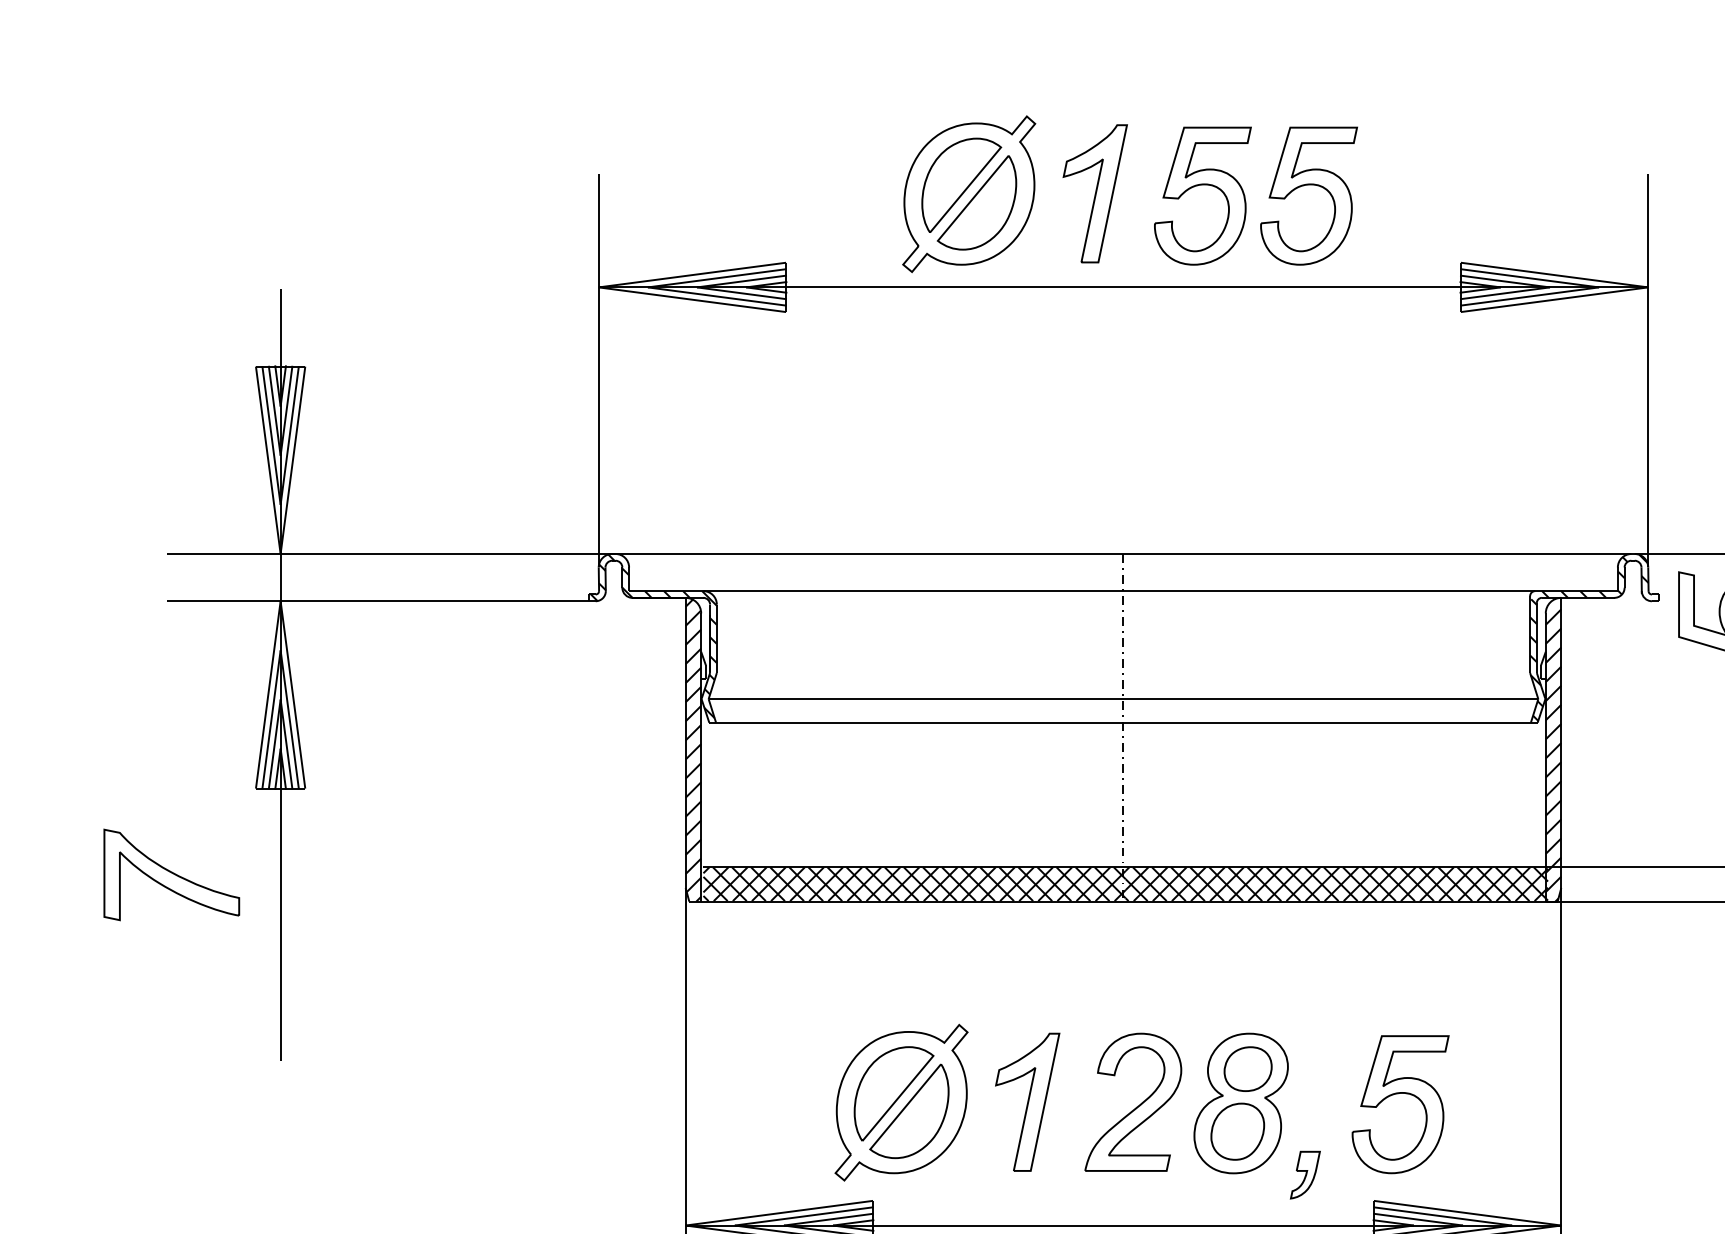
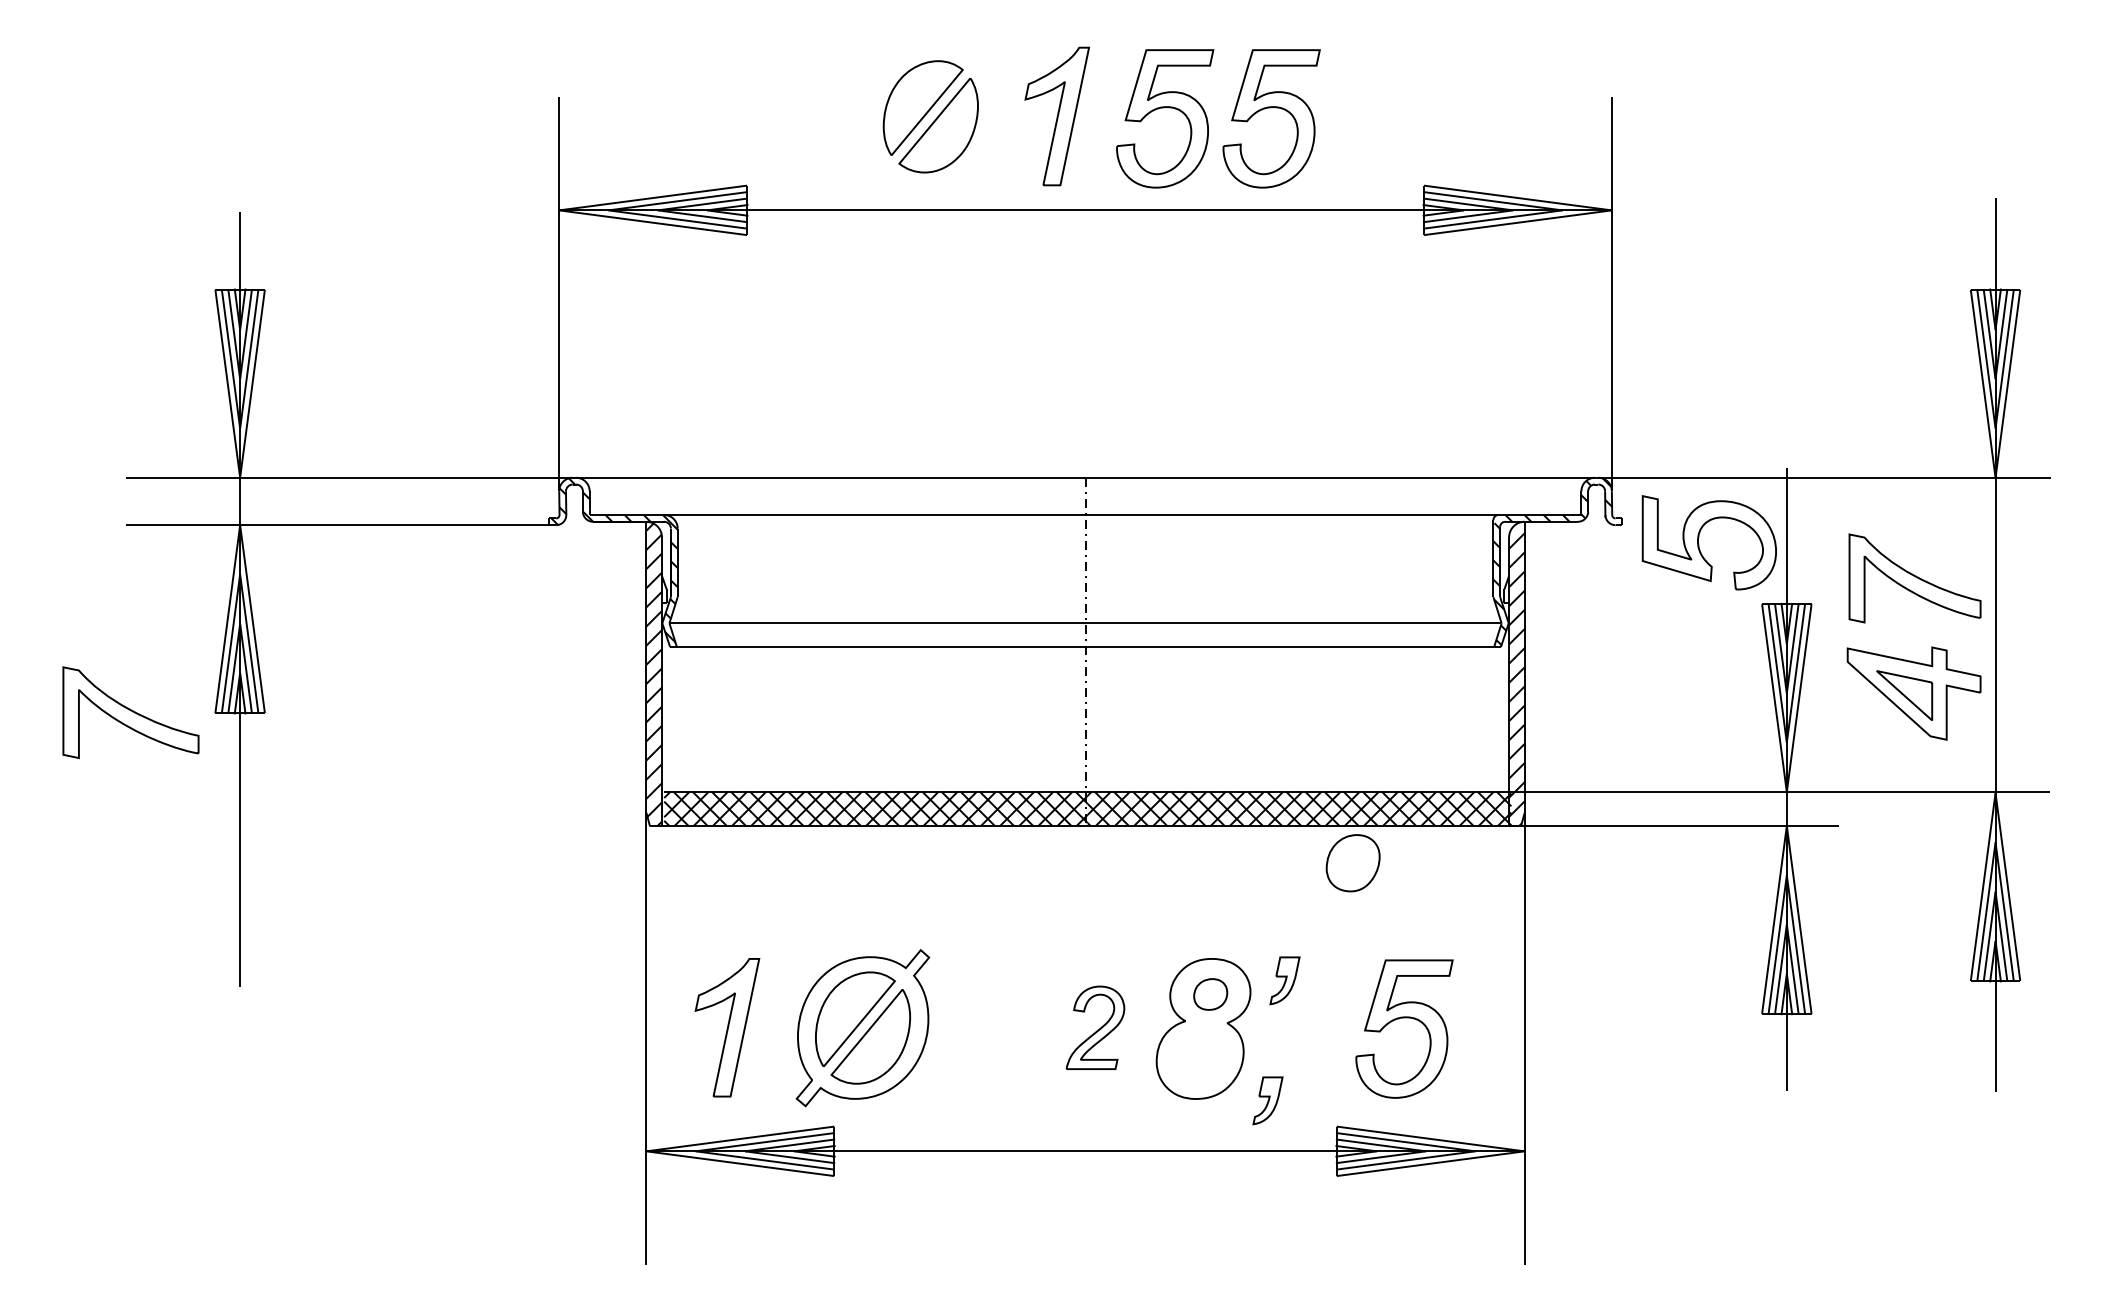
part: (968, 193) -> (930, 116), removed
part: (171, 874) -> (130, 712), moved
part: (1321, 1055) -> (1284, 980), added
part: (1248, 1069) -> (1210, 994), size x0.7
part: (1400, 1094) -> (1404, 1018), moved
part: (1027, 1102) -> (727, 1027), moved
part: (1133, 1102) -> (1095, 1027), size x0.6
part: (1237, 1131) -> (1352, 863), moved

